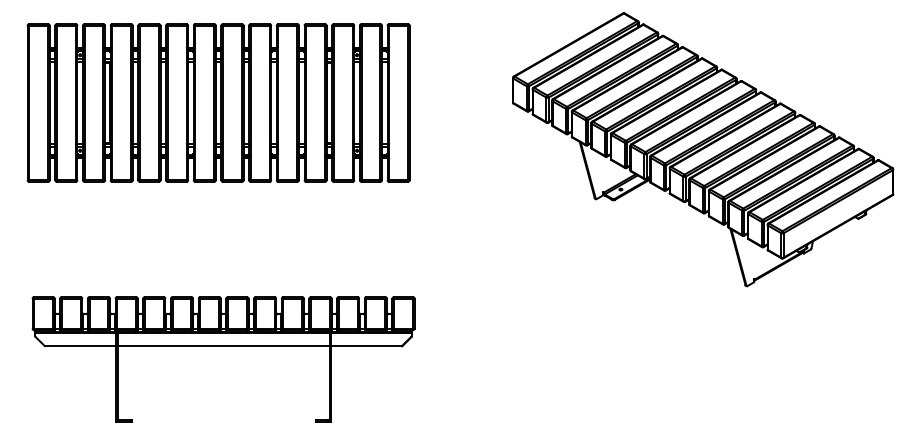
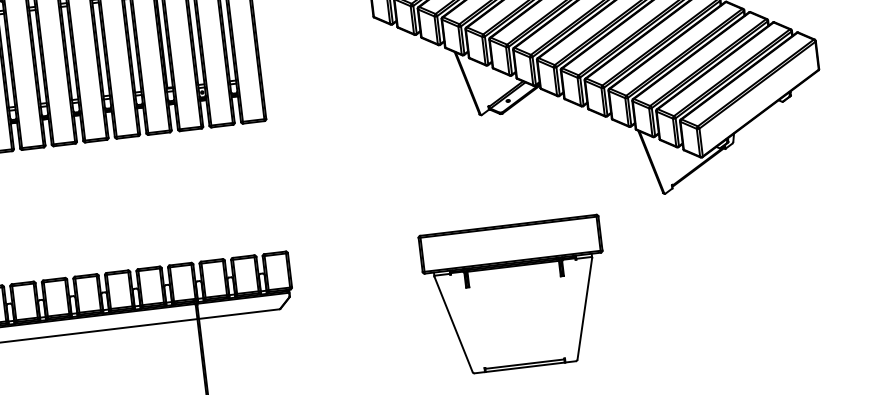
part: (607, 359) -> (515, 296), added

